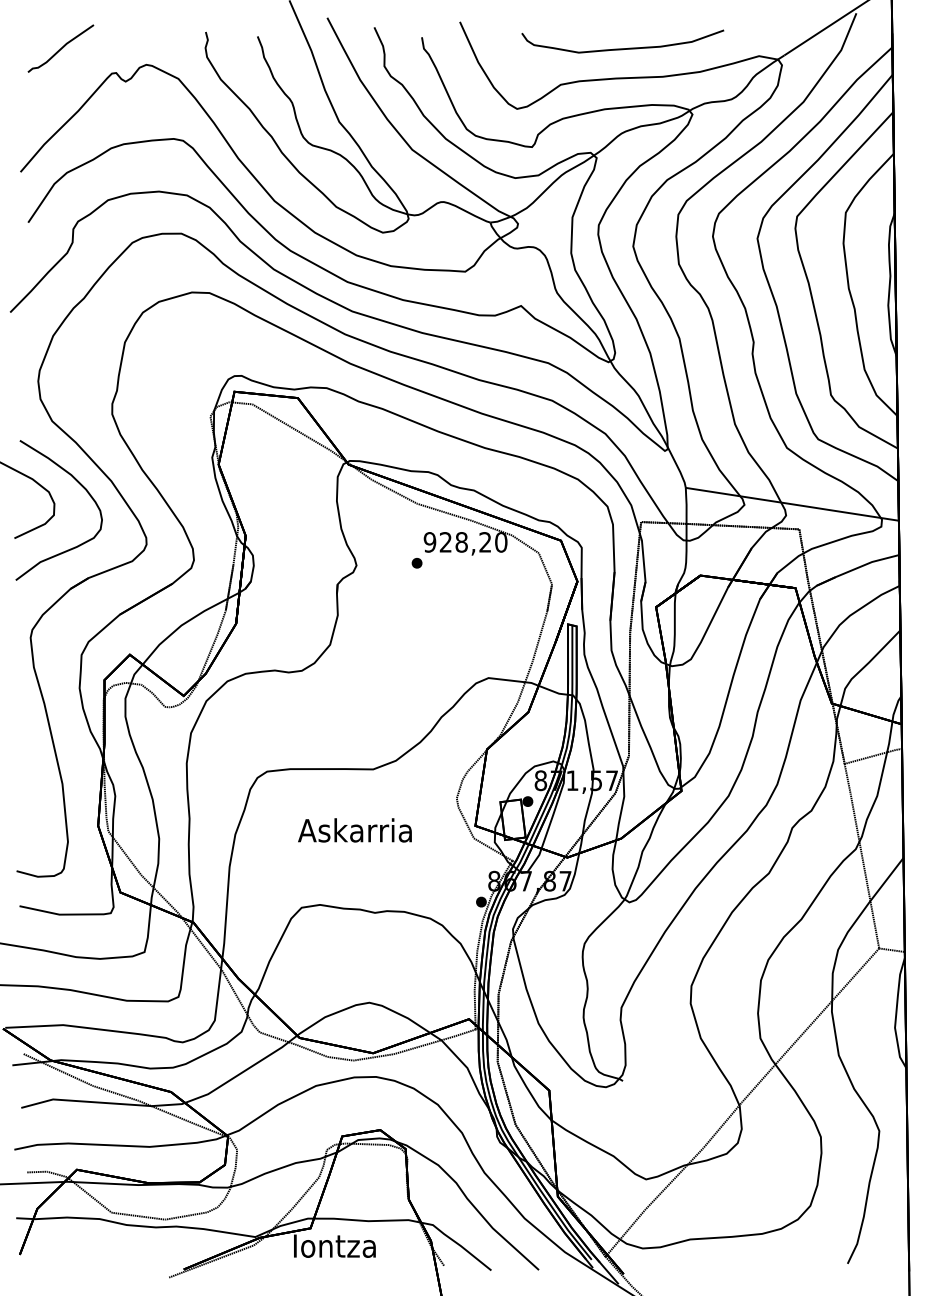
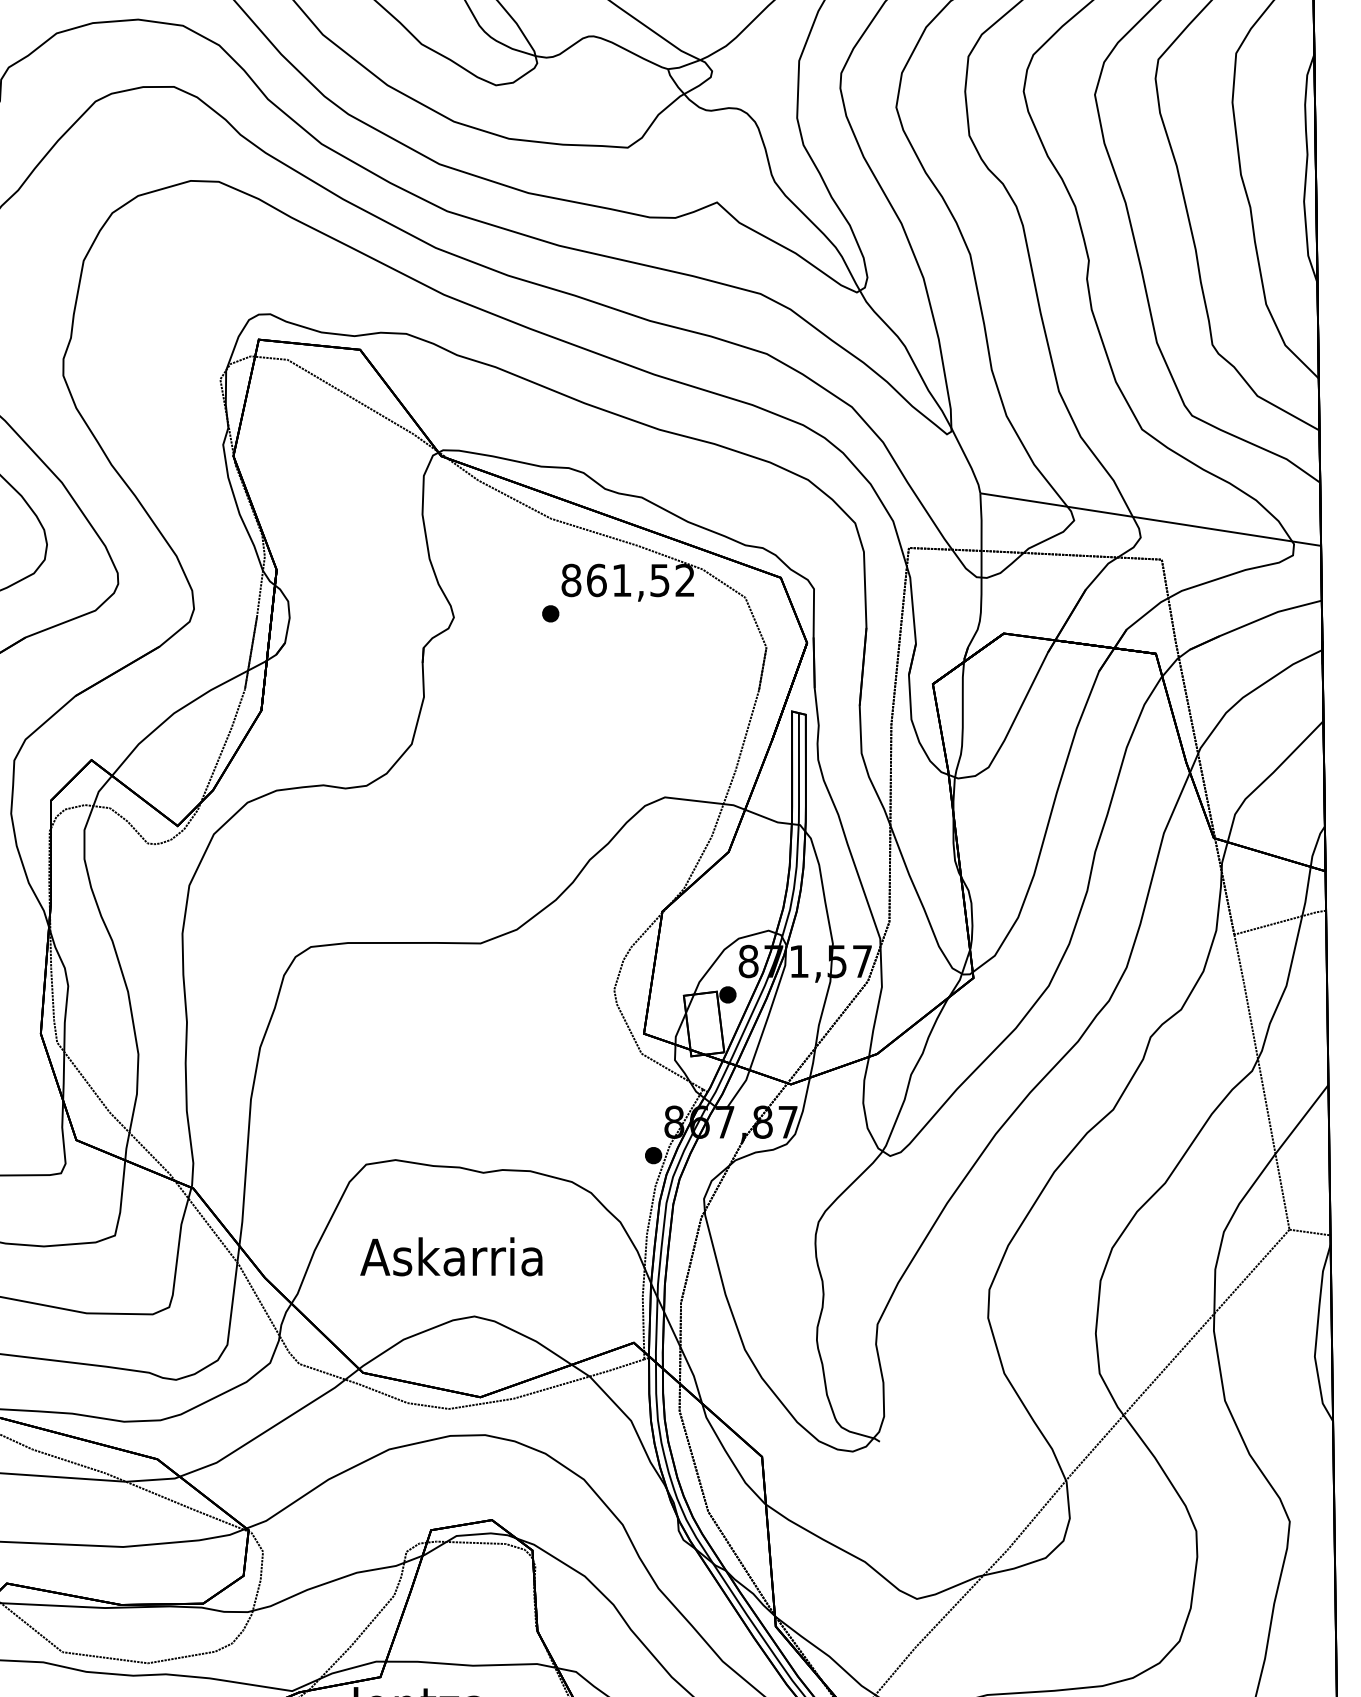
text: (465, 542) -> (628, 580), 928,20 -> 861,52
text: (354, 830) -> (450, 1256), moved

